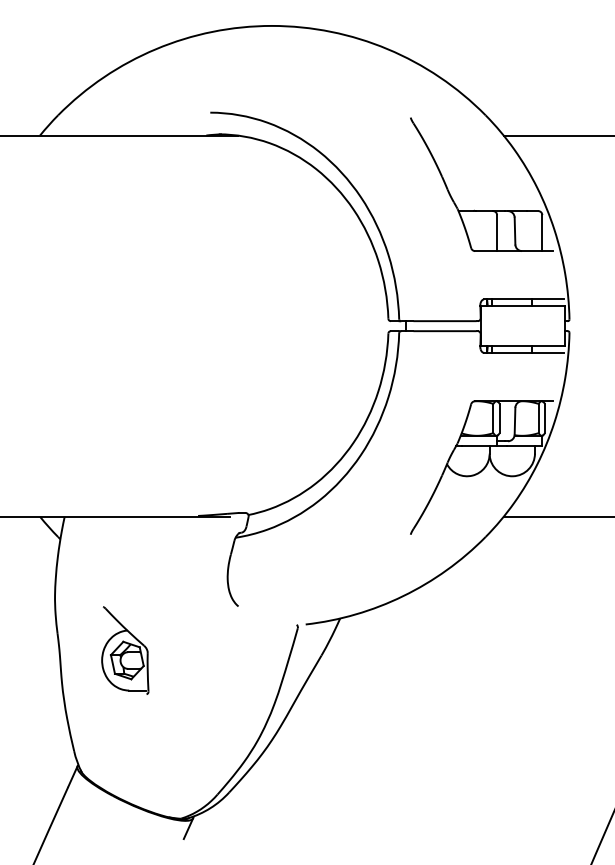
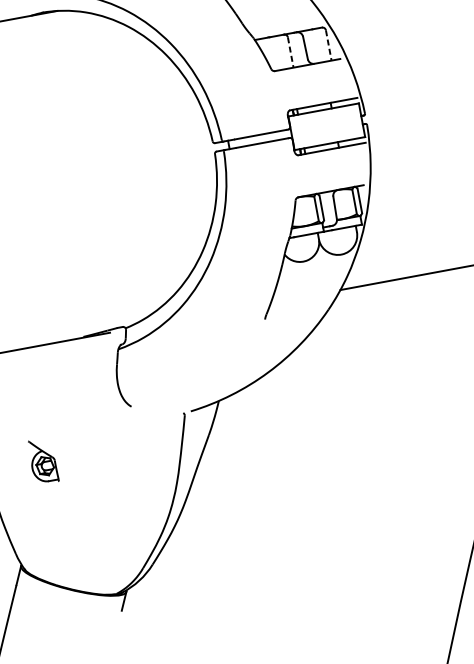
line: (497, 233) -> (291, 52), solid -> dashed
line: (542, 233) -> (328, 45), solid -> dashed
part: (125, 650) -> (43, 461), size x0.6

